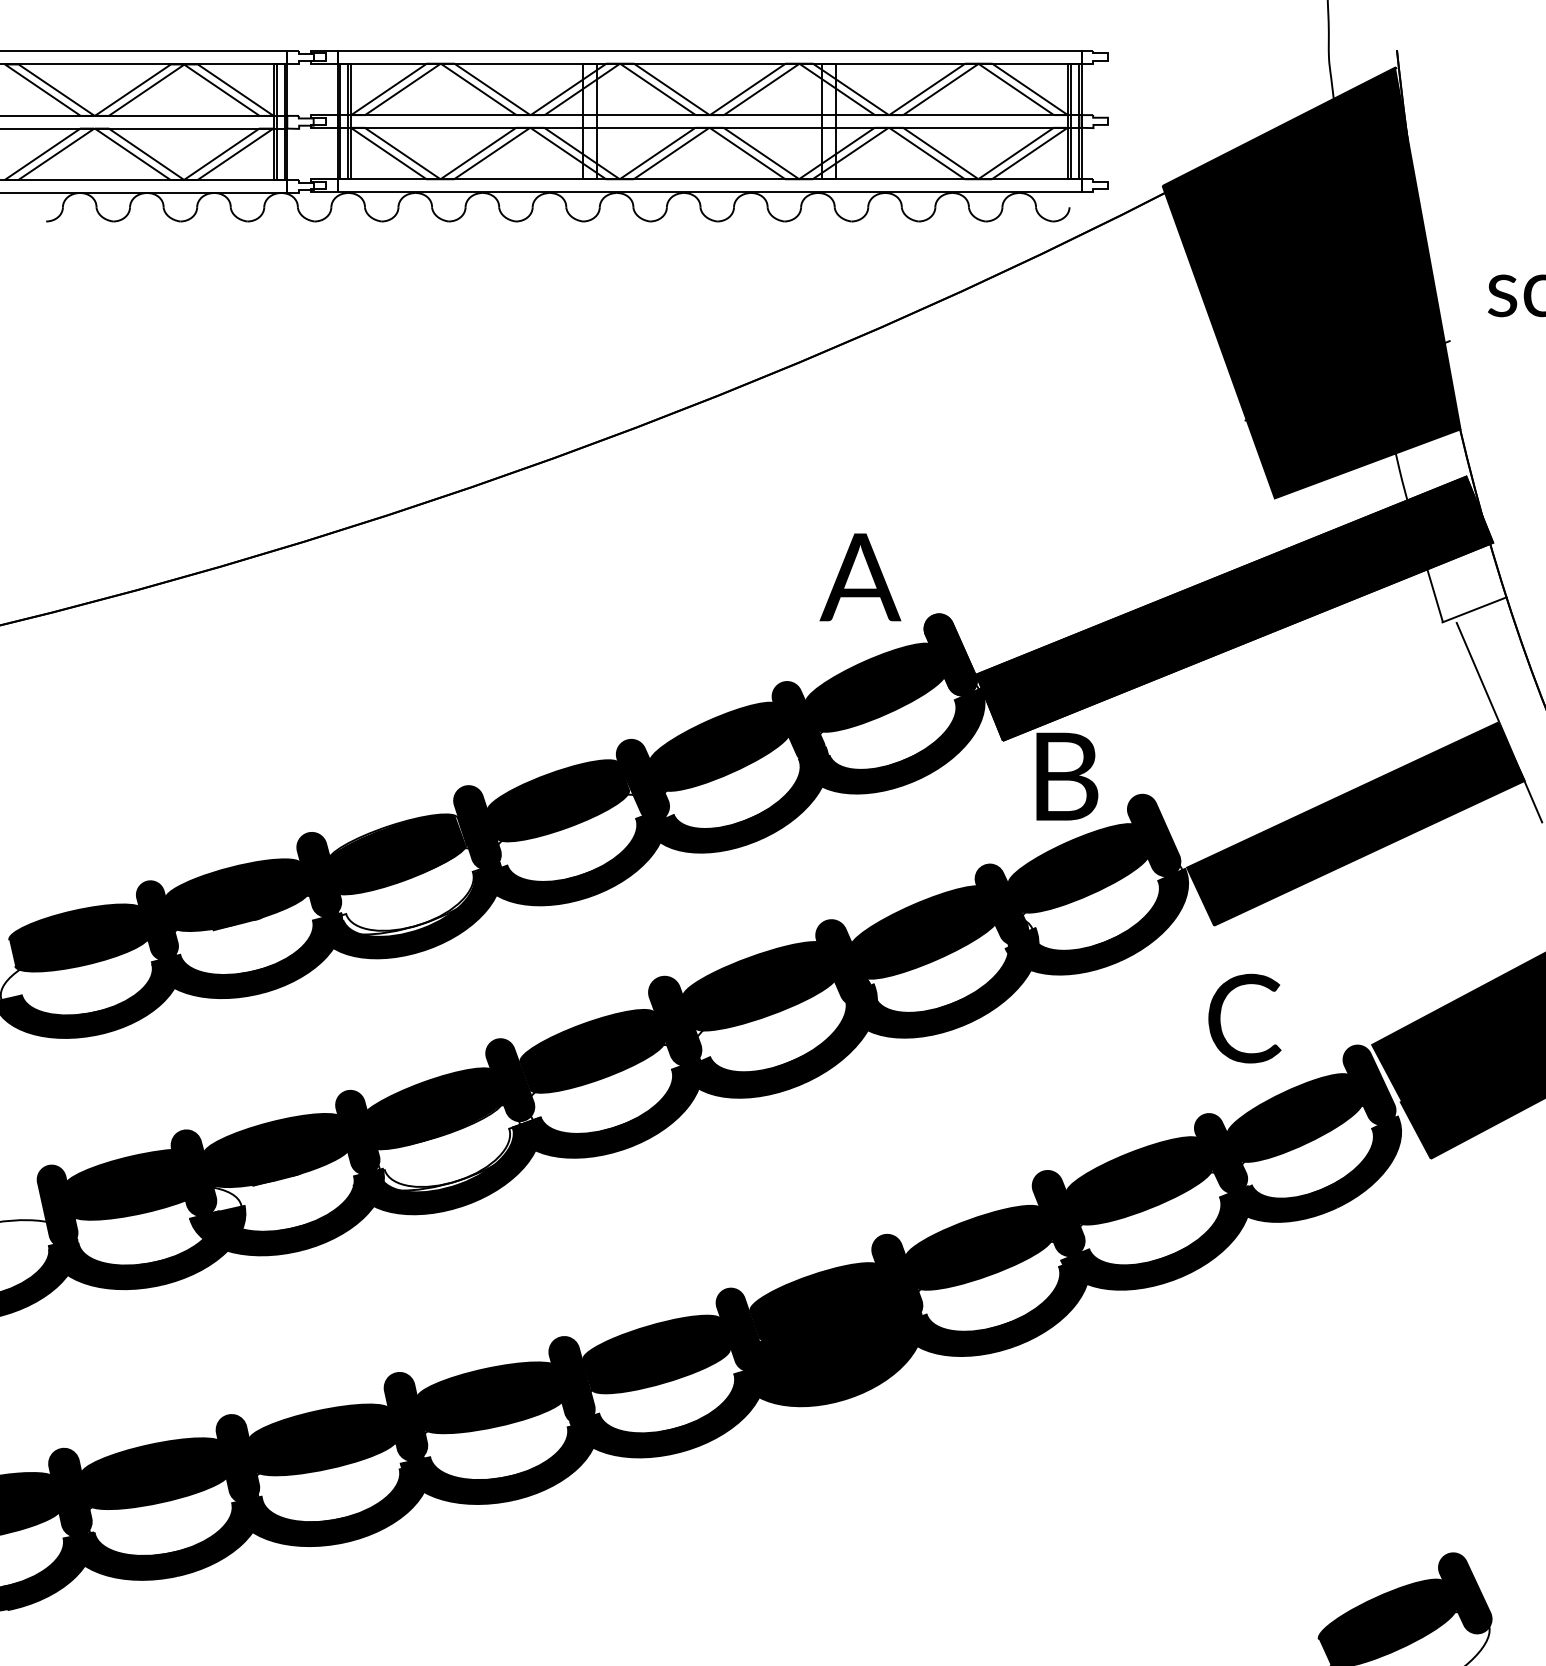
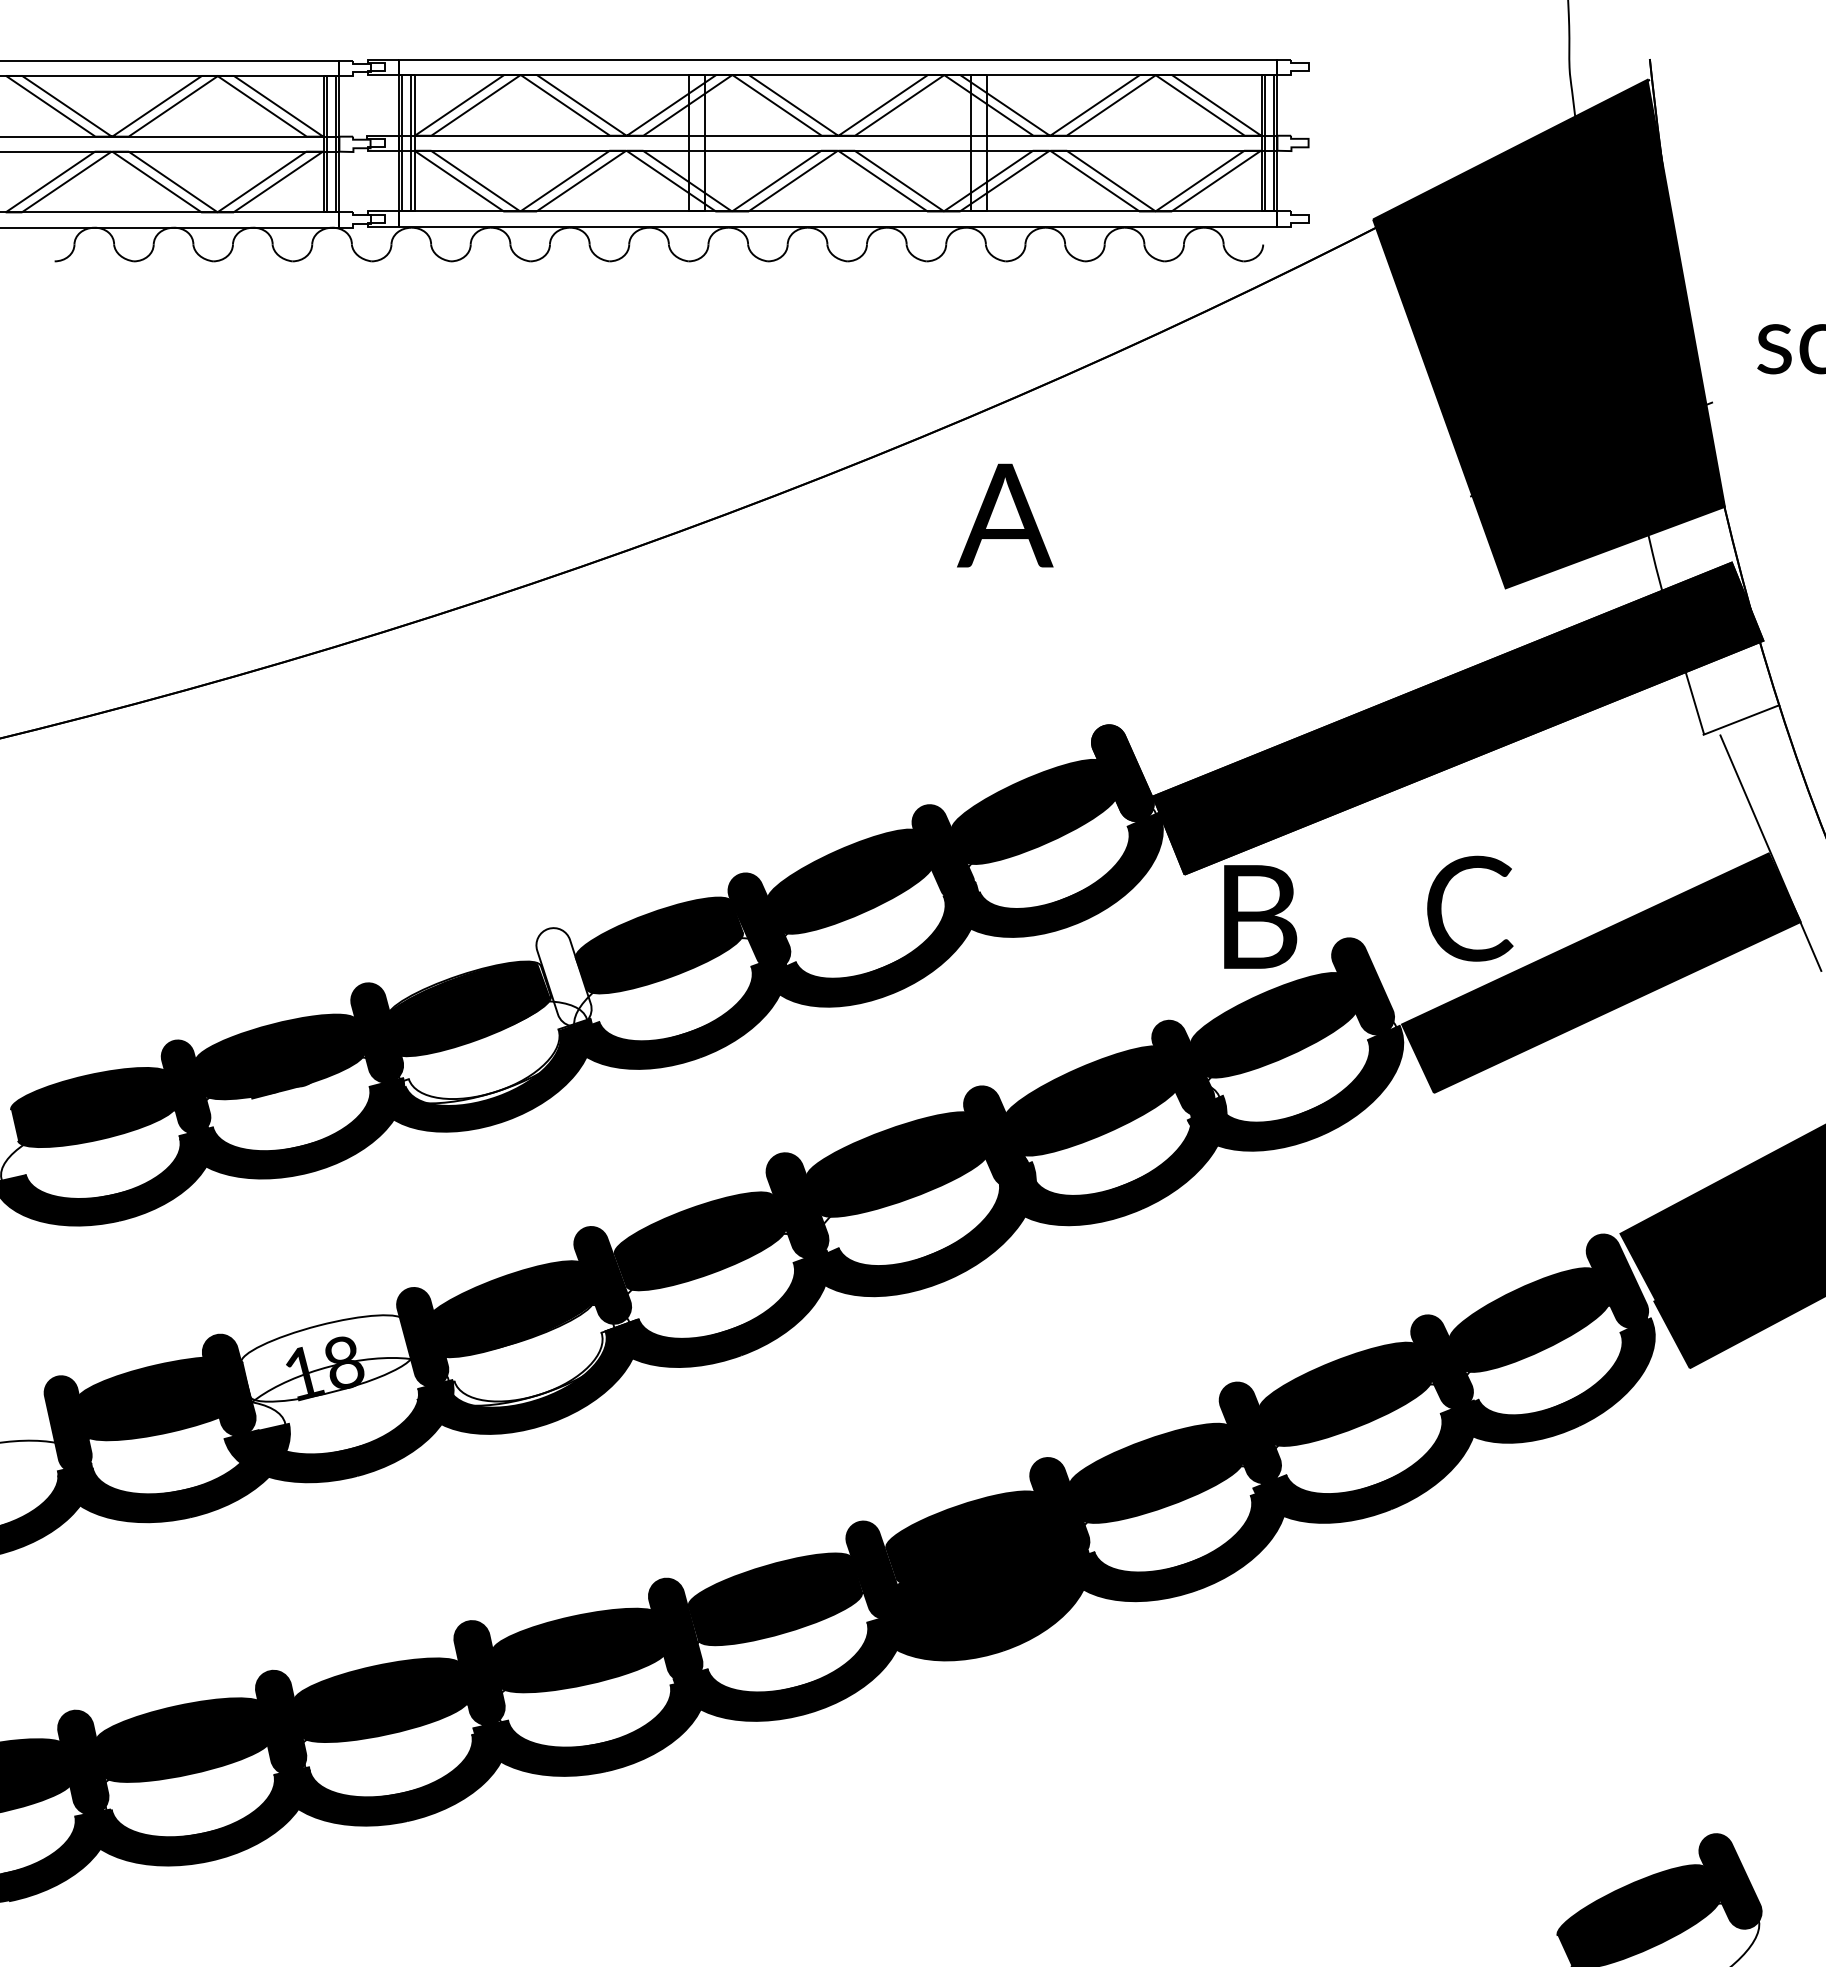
text: (860, 577) -> (1005, 515), moved
fill: (477, 827) -> (563, 977), removed
text: (1245, 1018) -> (1470, 908), moved
fill: (276, 1150) -> (326, 1358), removed

